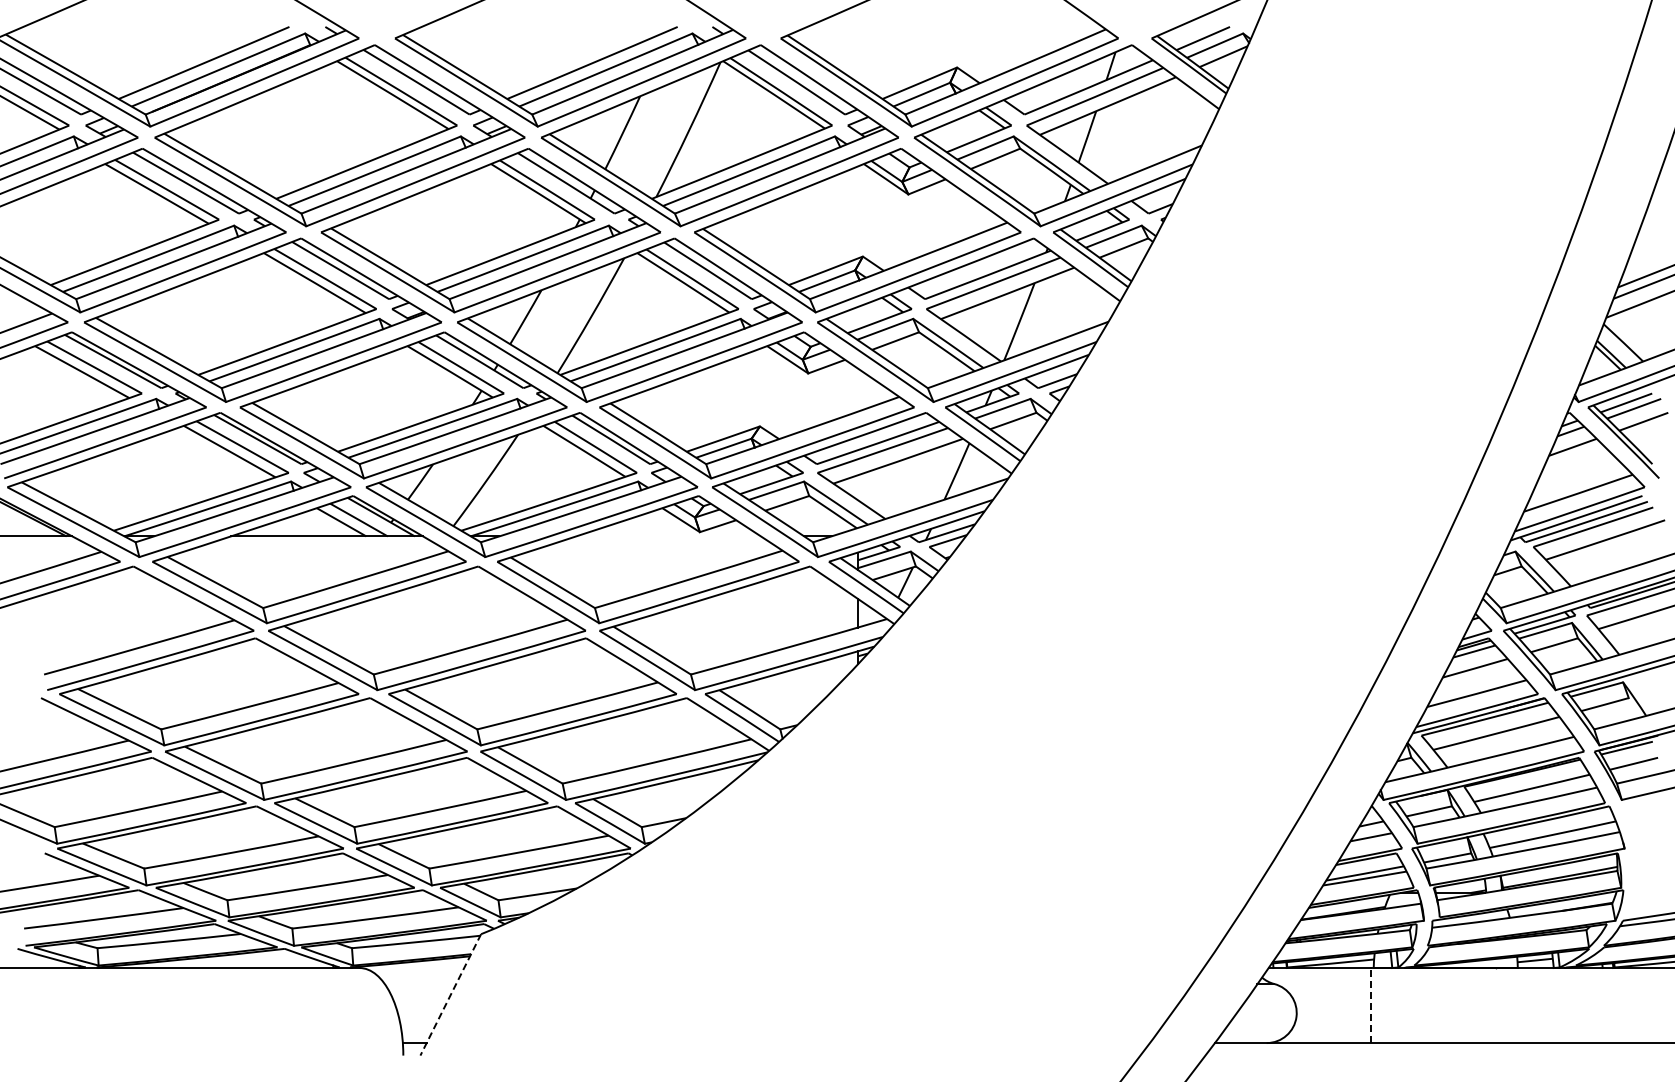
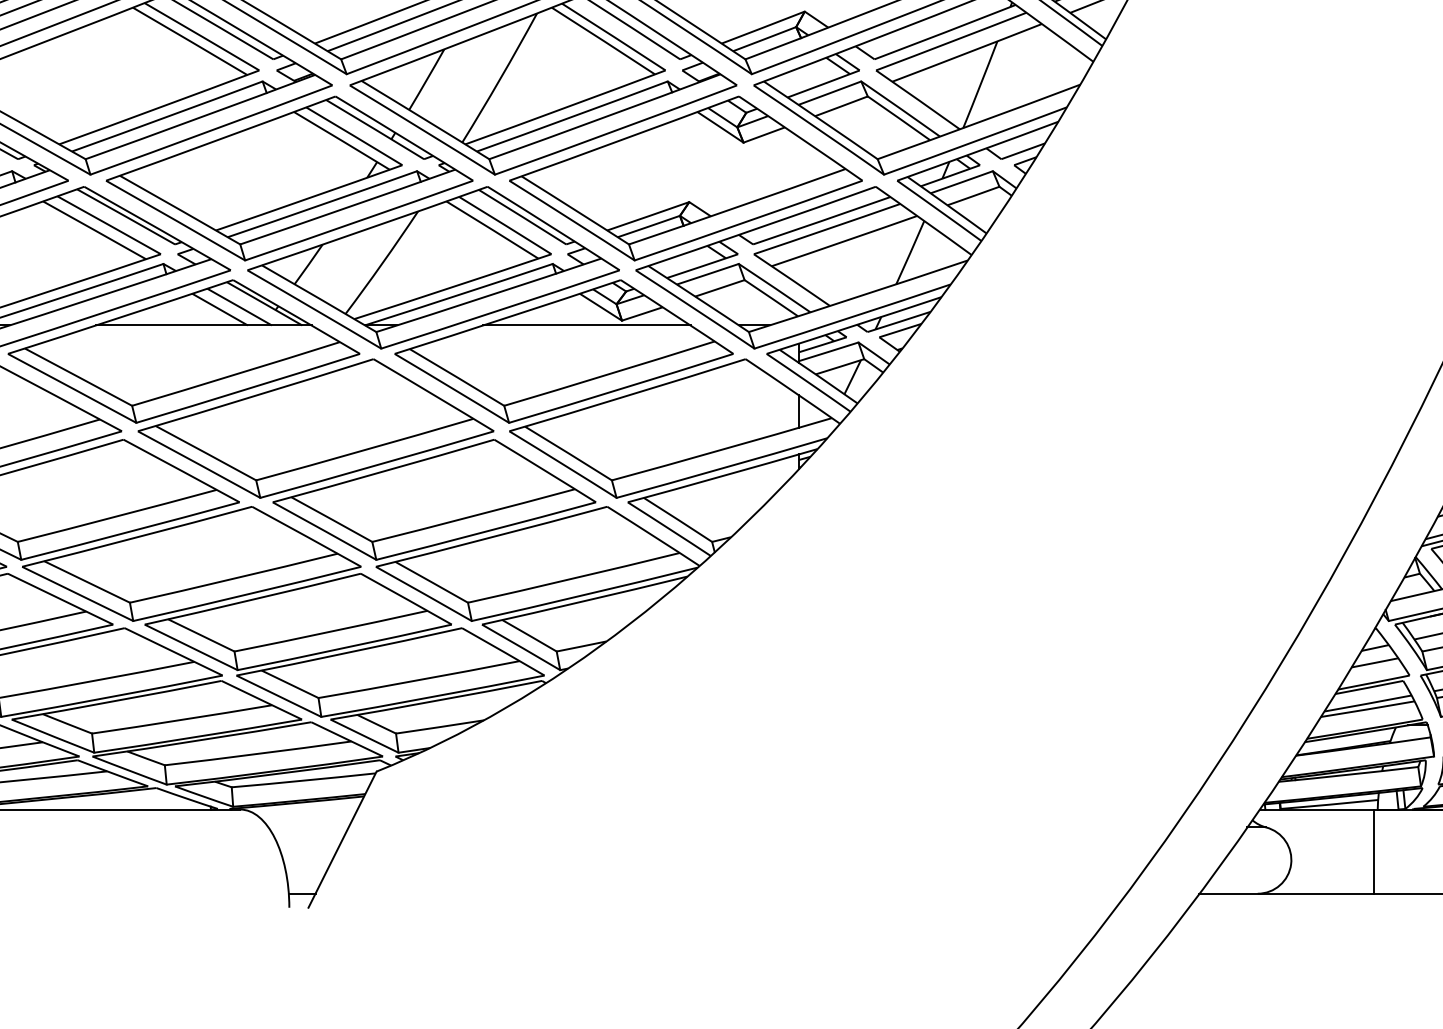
line: (668, 536) -> (586, 325), added
line: (450, 994) -> (342, 839), dashed -> solid
line: (1370, 1005) -> (1374, 851), dashed -> solid

